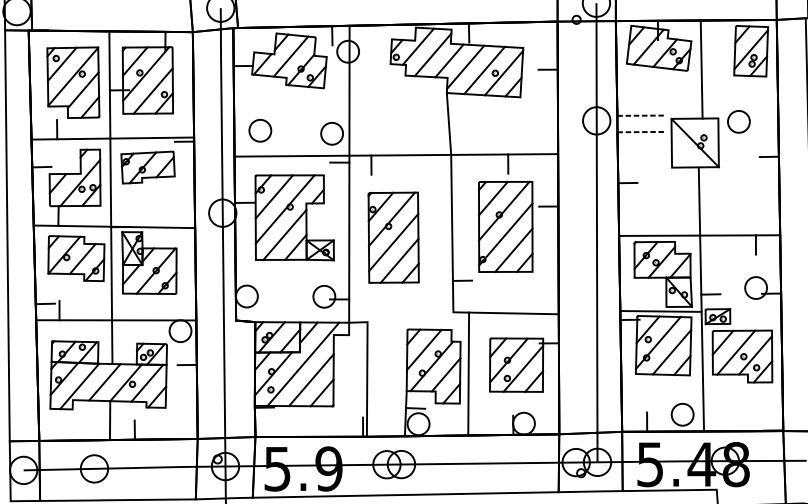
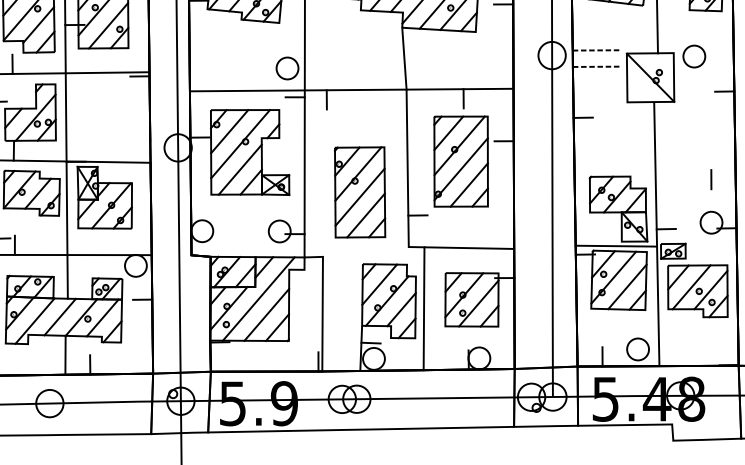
part: (260, 130) -> (215, 65), removed
part: (147, 167) -> (102, 102), removed
line: (699, 235) -> (654, 170), removed
part: (393, 237) -> (359, 192), moved

